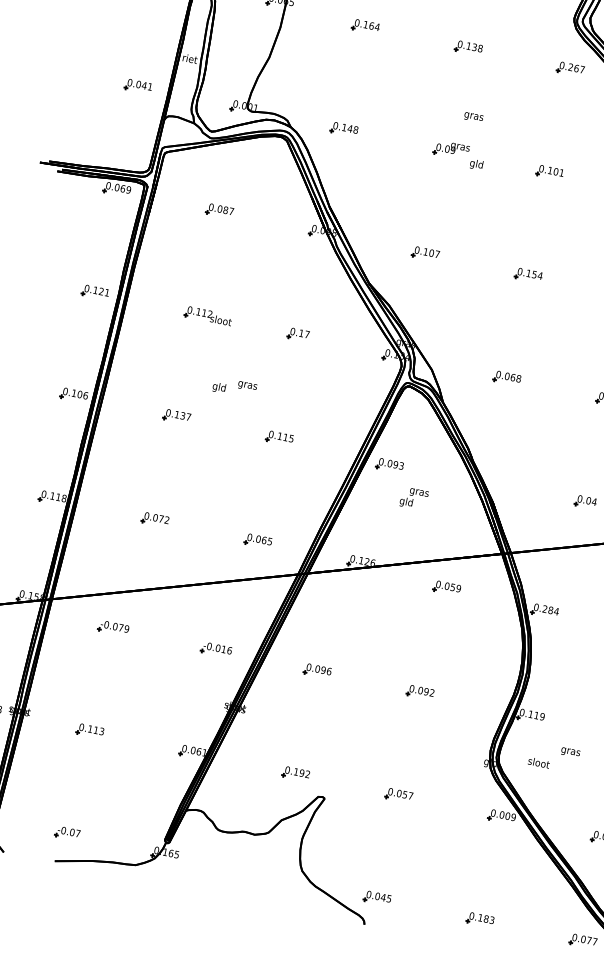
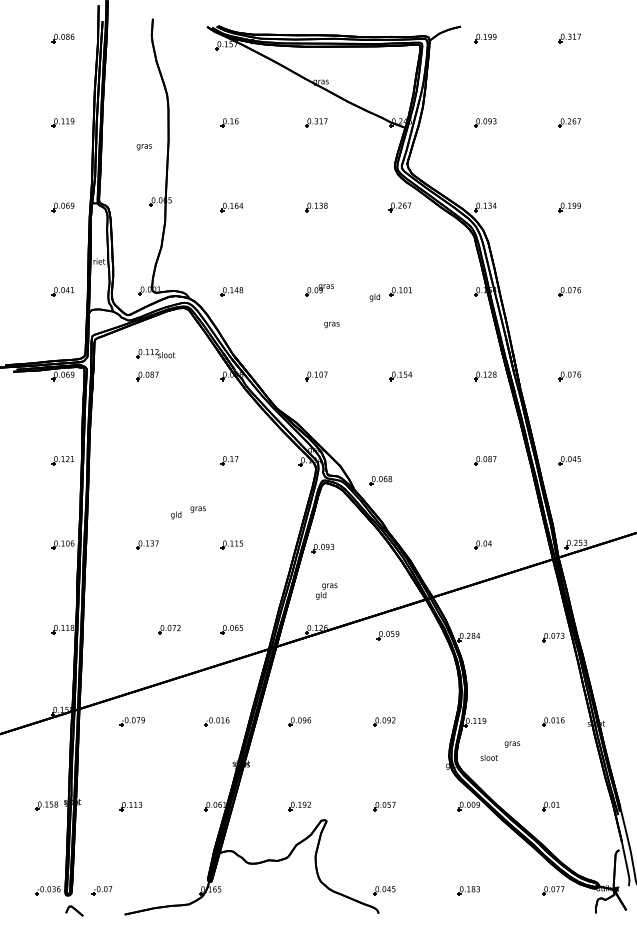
text: (473, 116) -> (331, 324), moved
text: (476, 164) -> (374, 297), moved
part: (207, 315) -> (155, 353), moved
part: (506, 378) -> (380, 480), moved
text: (413, 498) -> (326, 591), moved
part: (155, 519) -> (169, 629), moved
part: (66, 833) -> (101, 890), moved

